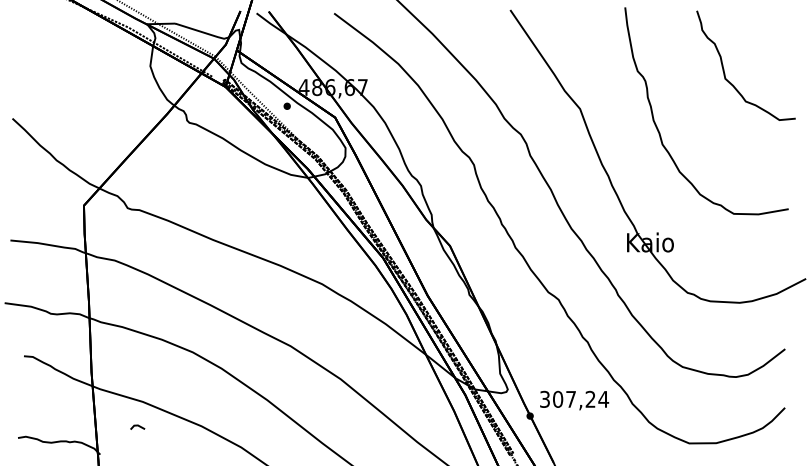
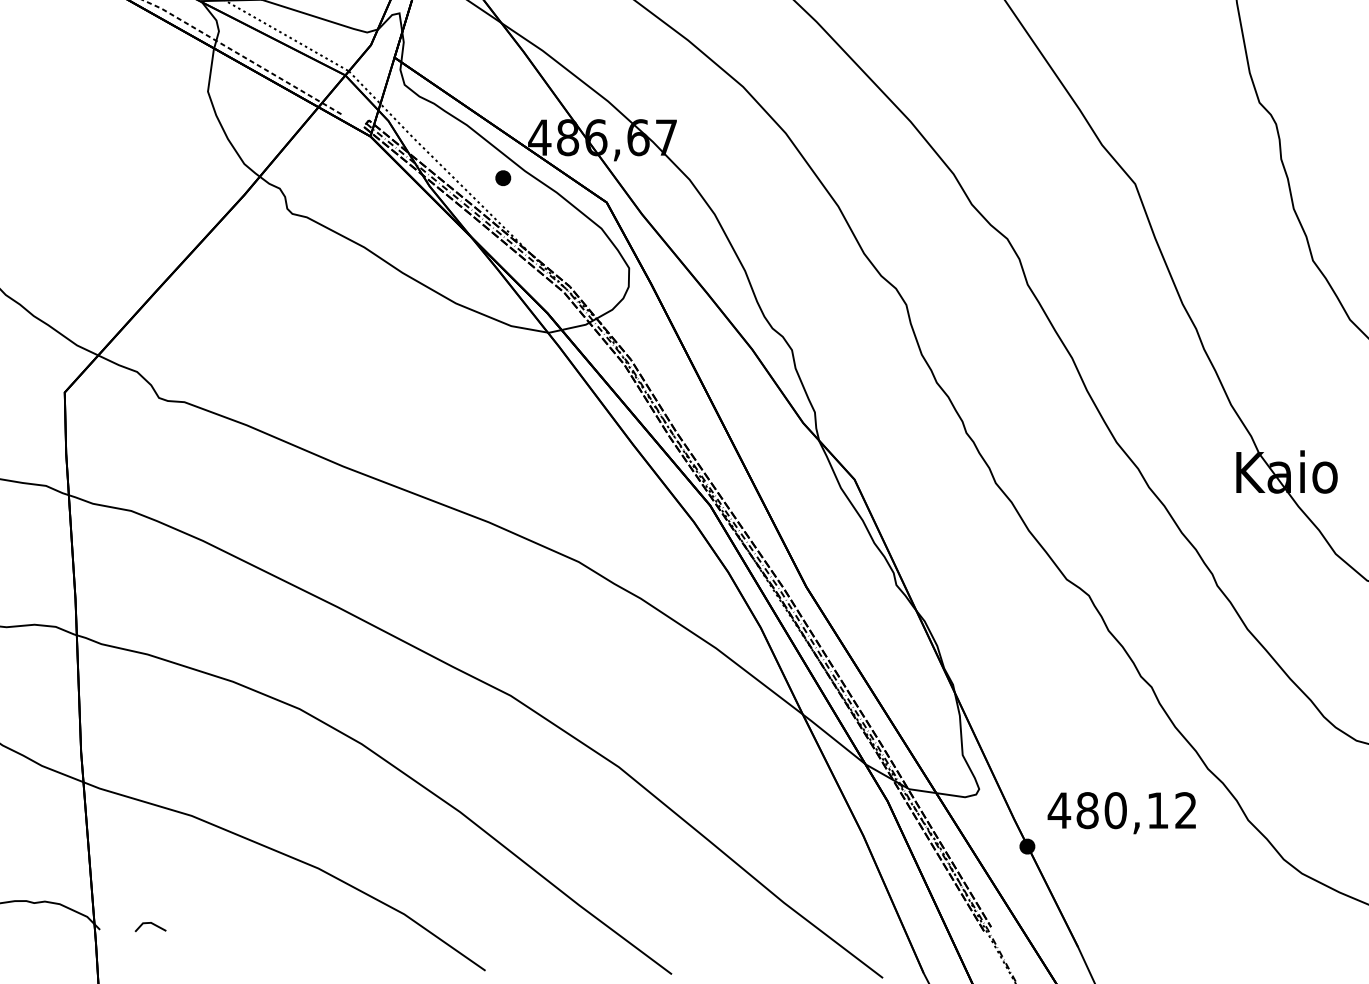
text: (574, 398) -> (1123, 808), 307,24 -> 480,12
line: (137, 426) -> (150, 925), moved

